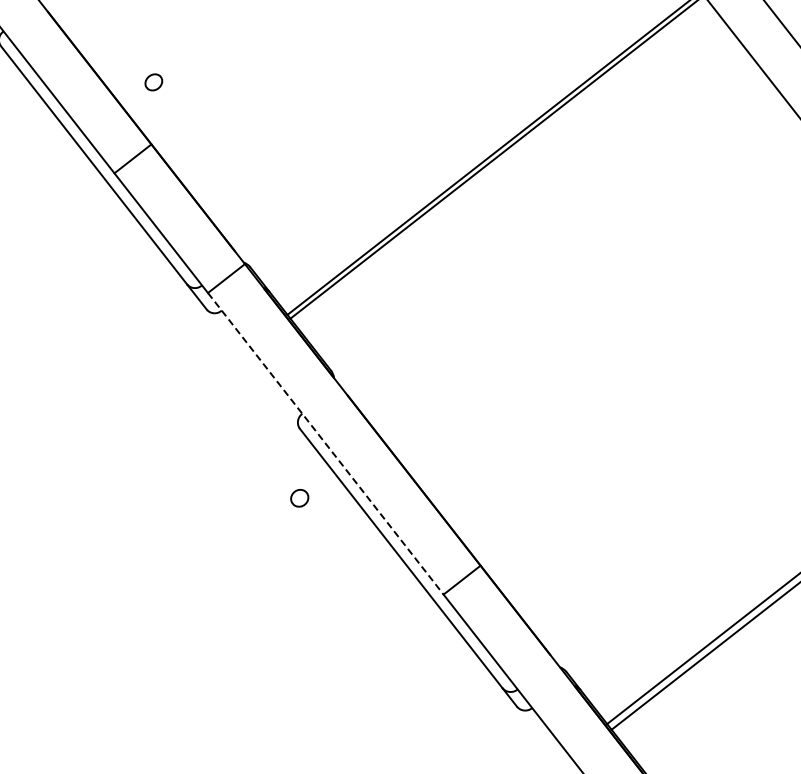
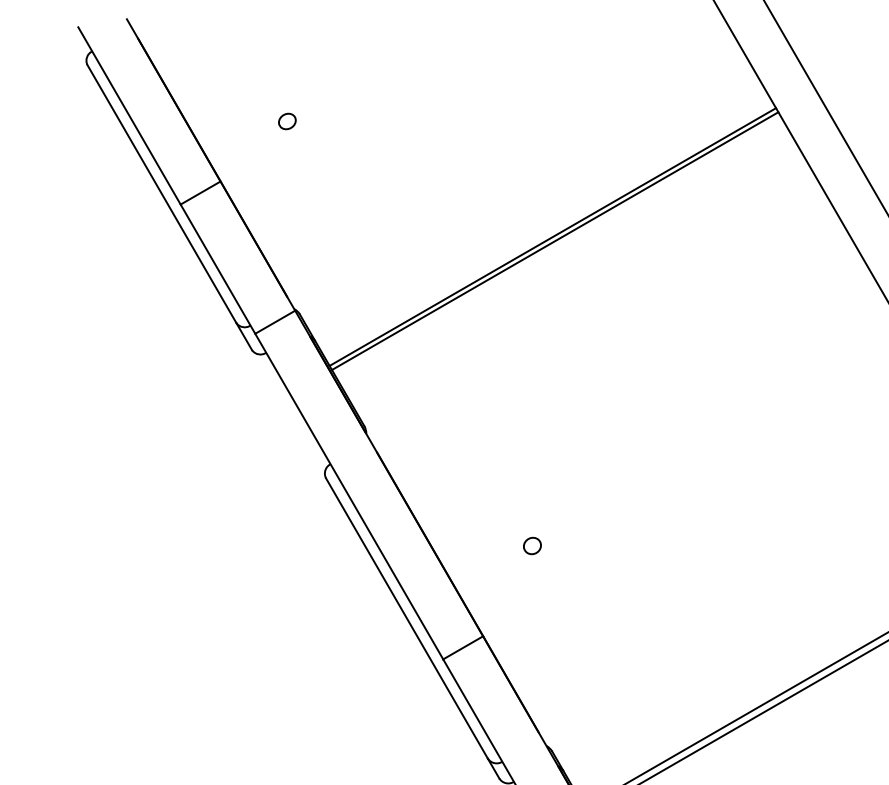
part: (153, 82) -> (287, 121), moved
line: (326, 443) -> (349, 496), dashed -> solid
part: (299, 497) -> (532, 545), moved

